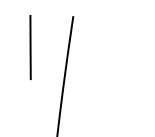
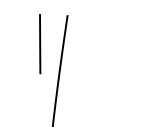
line: (30, 47) -> (40, 44), moved

